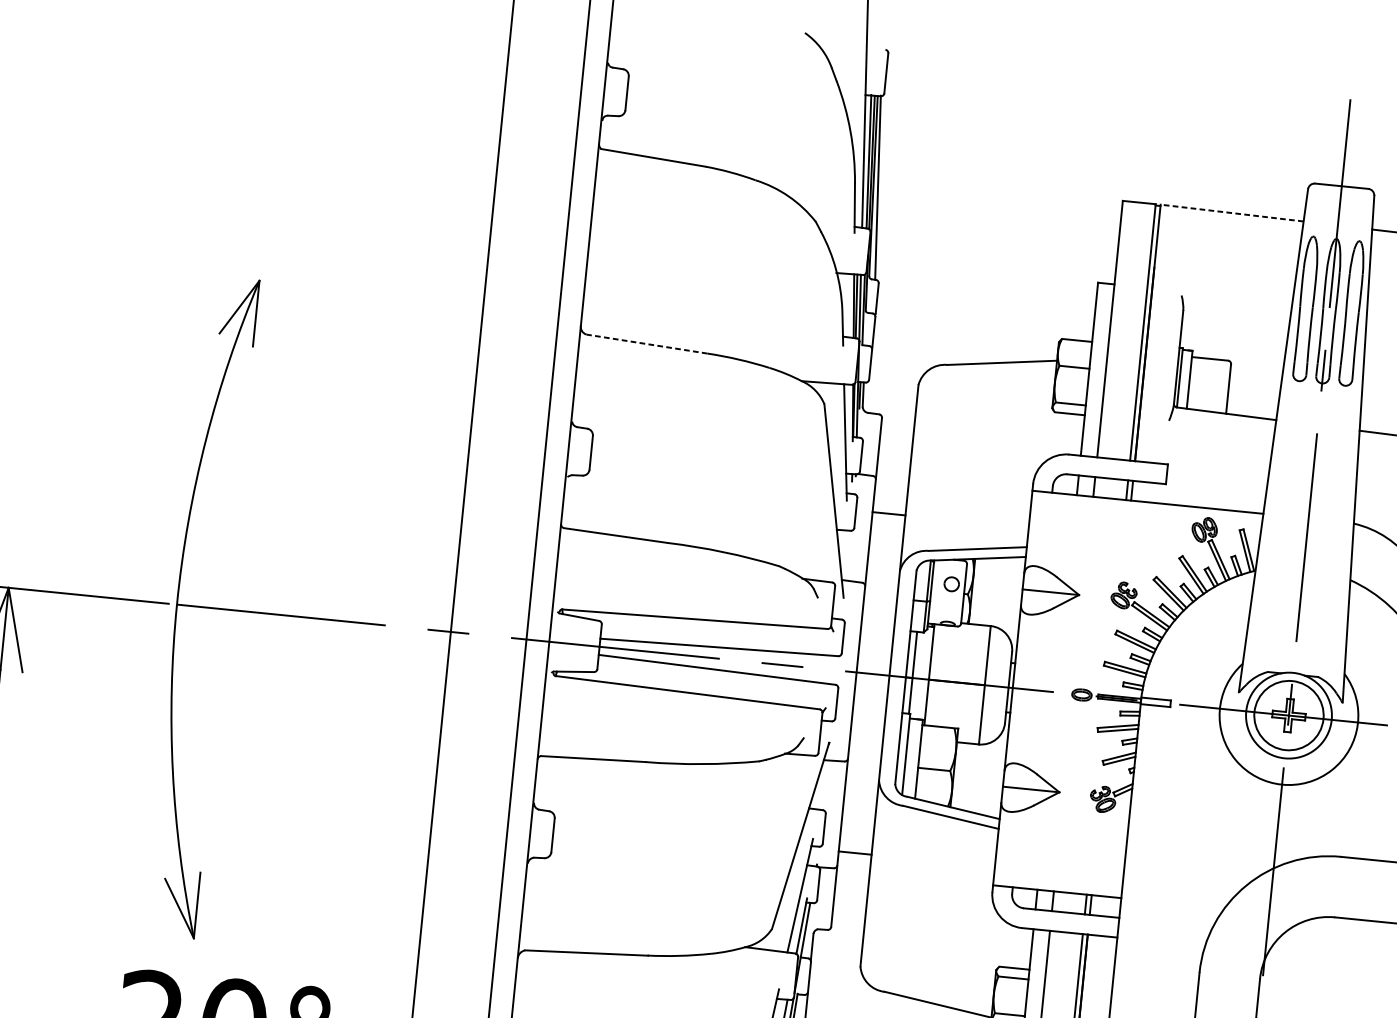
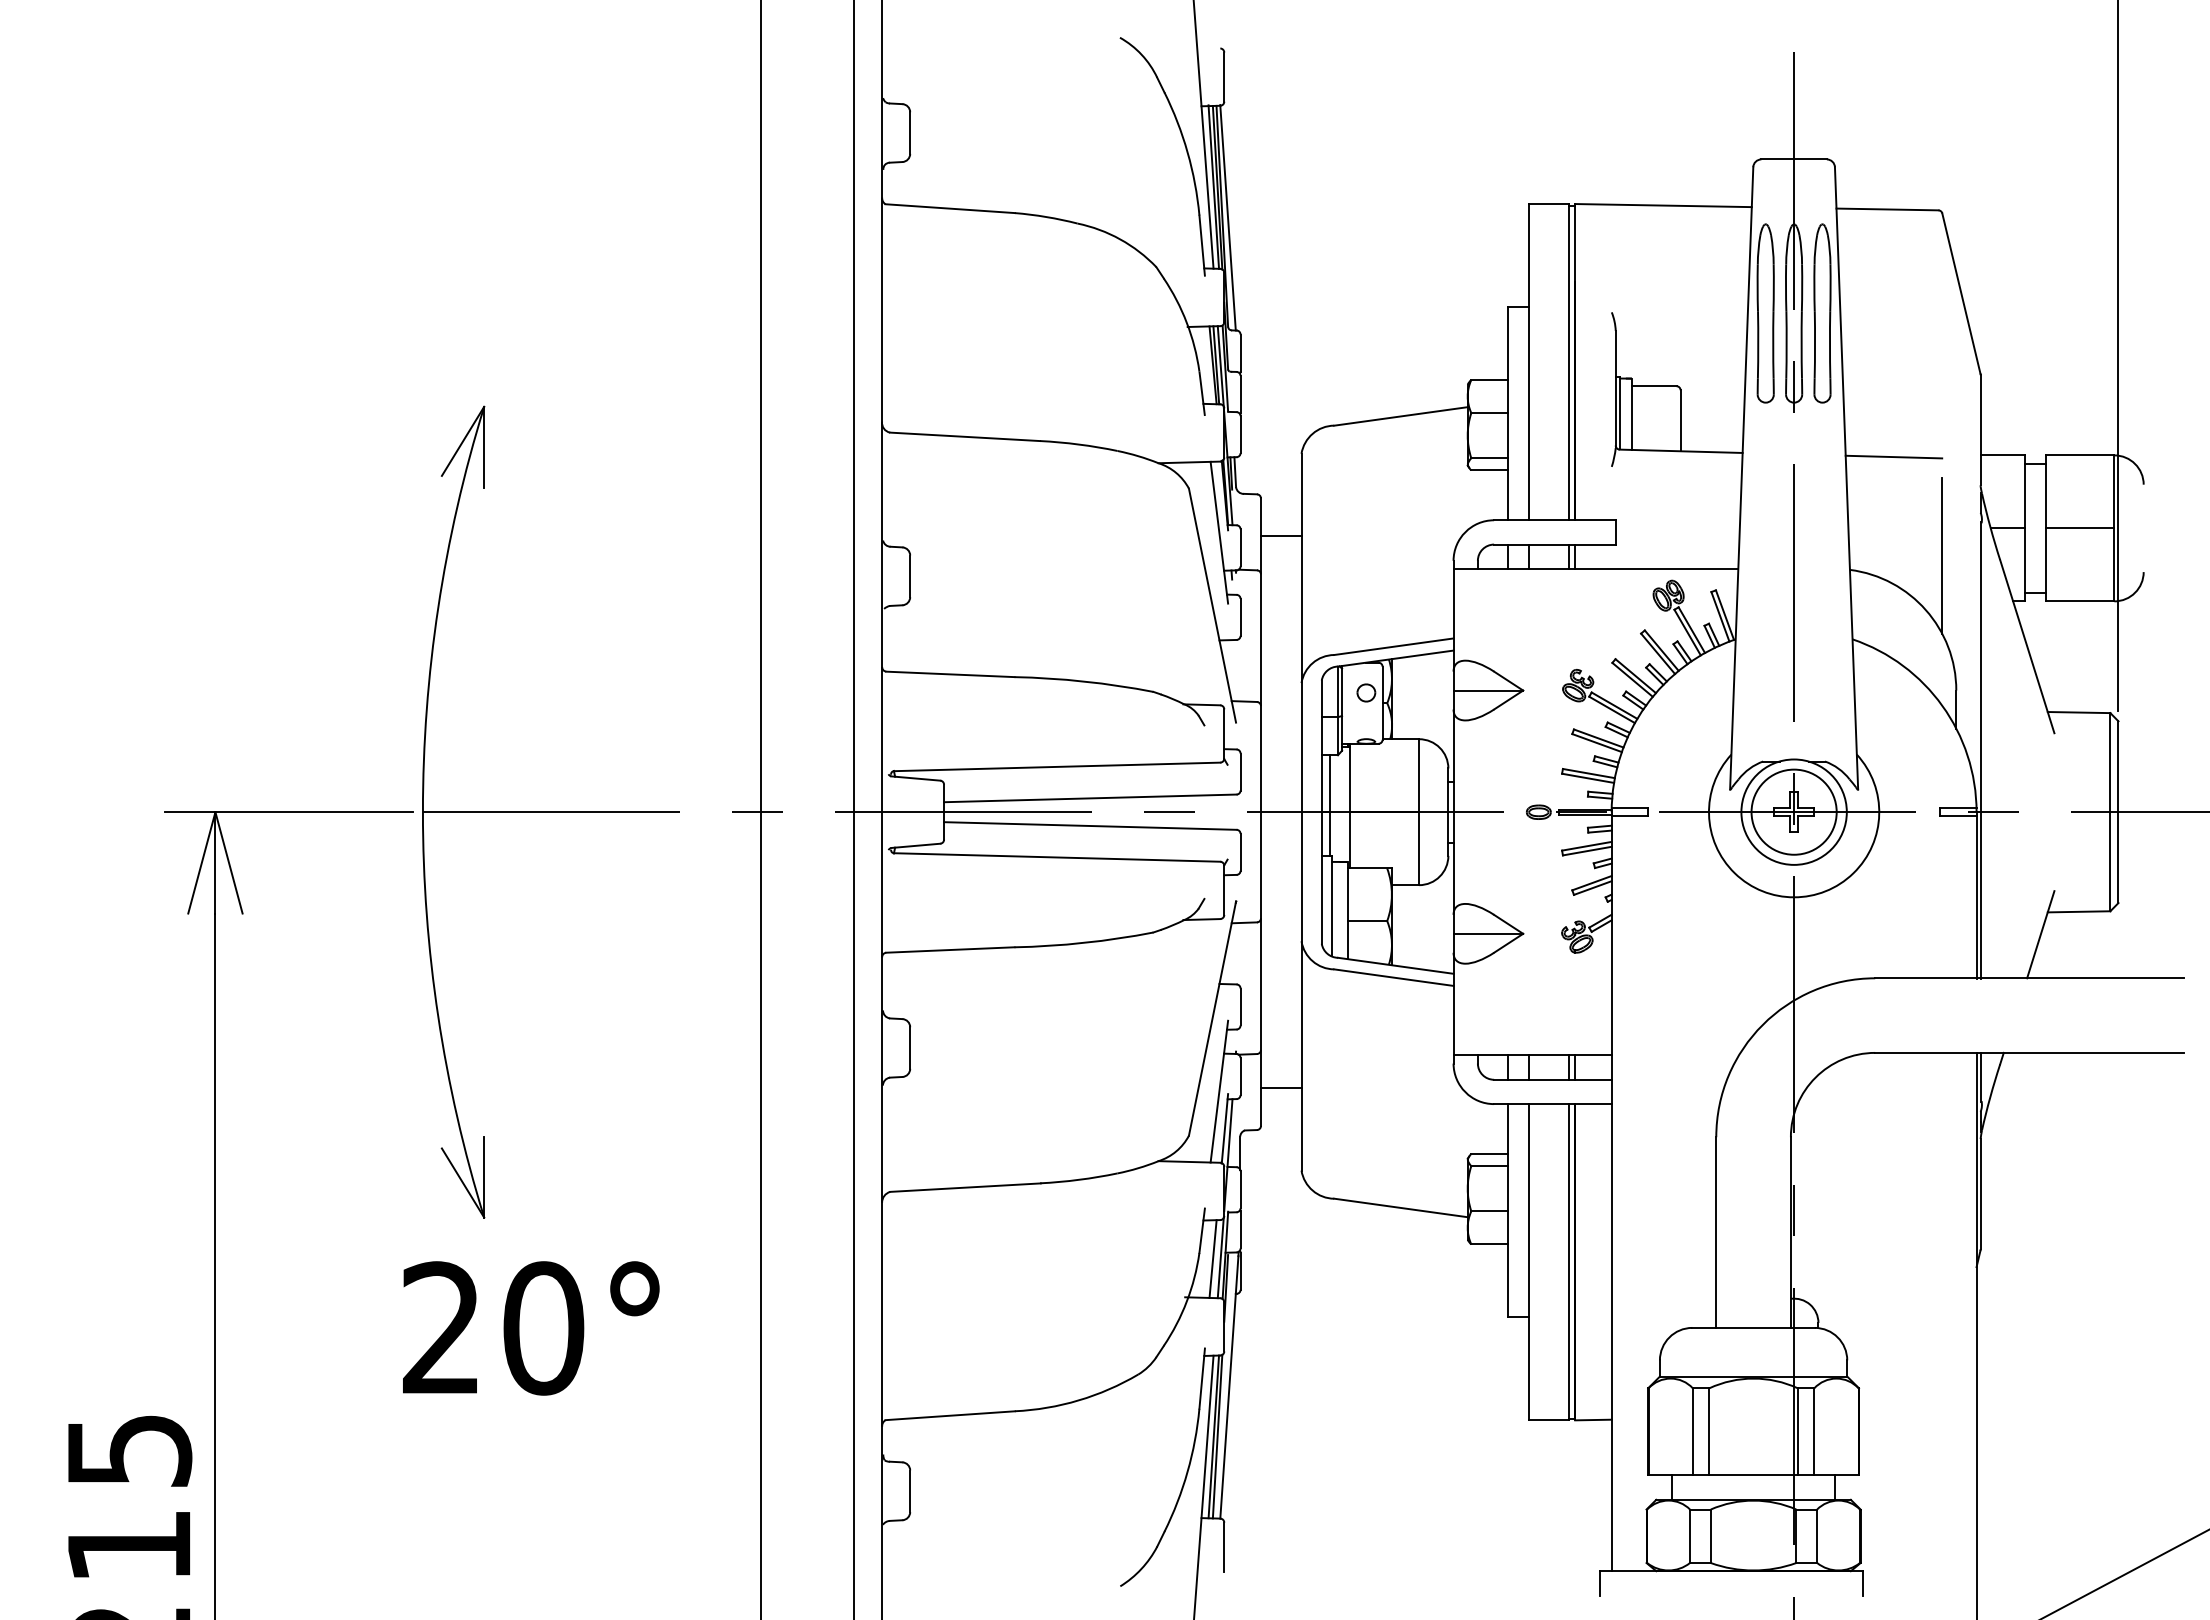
line: (1232, 213) -> (1663, 205), dashed -> solid
line: (646, 343) -> (964, 436), dashed -> solid
line: (888, 513) -> (1280, 536), moved
line: (854, 852) -> (1280, 1087), moved

